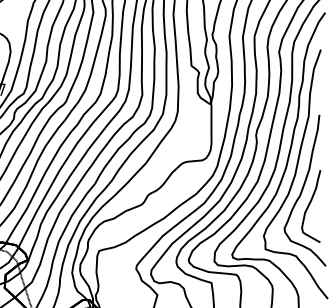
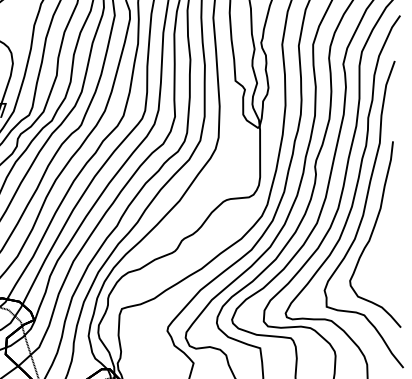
curve: (310, 205) -> (381, 252), removed

